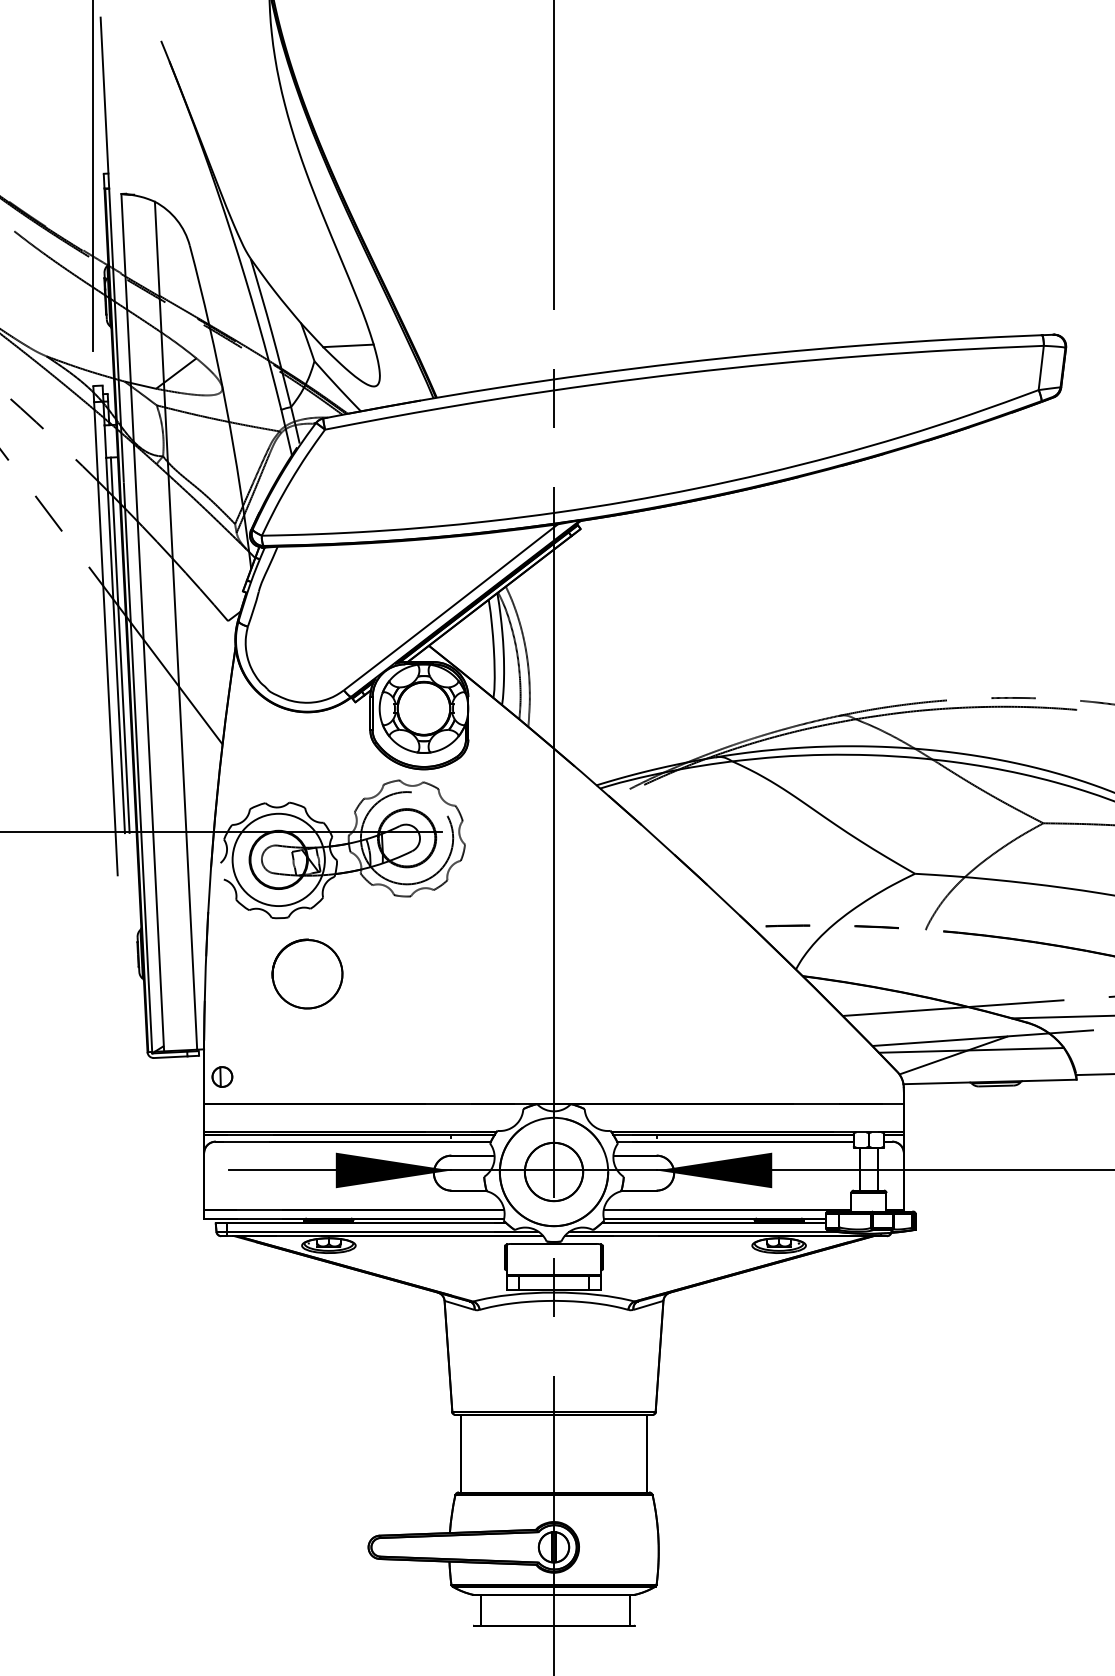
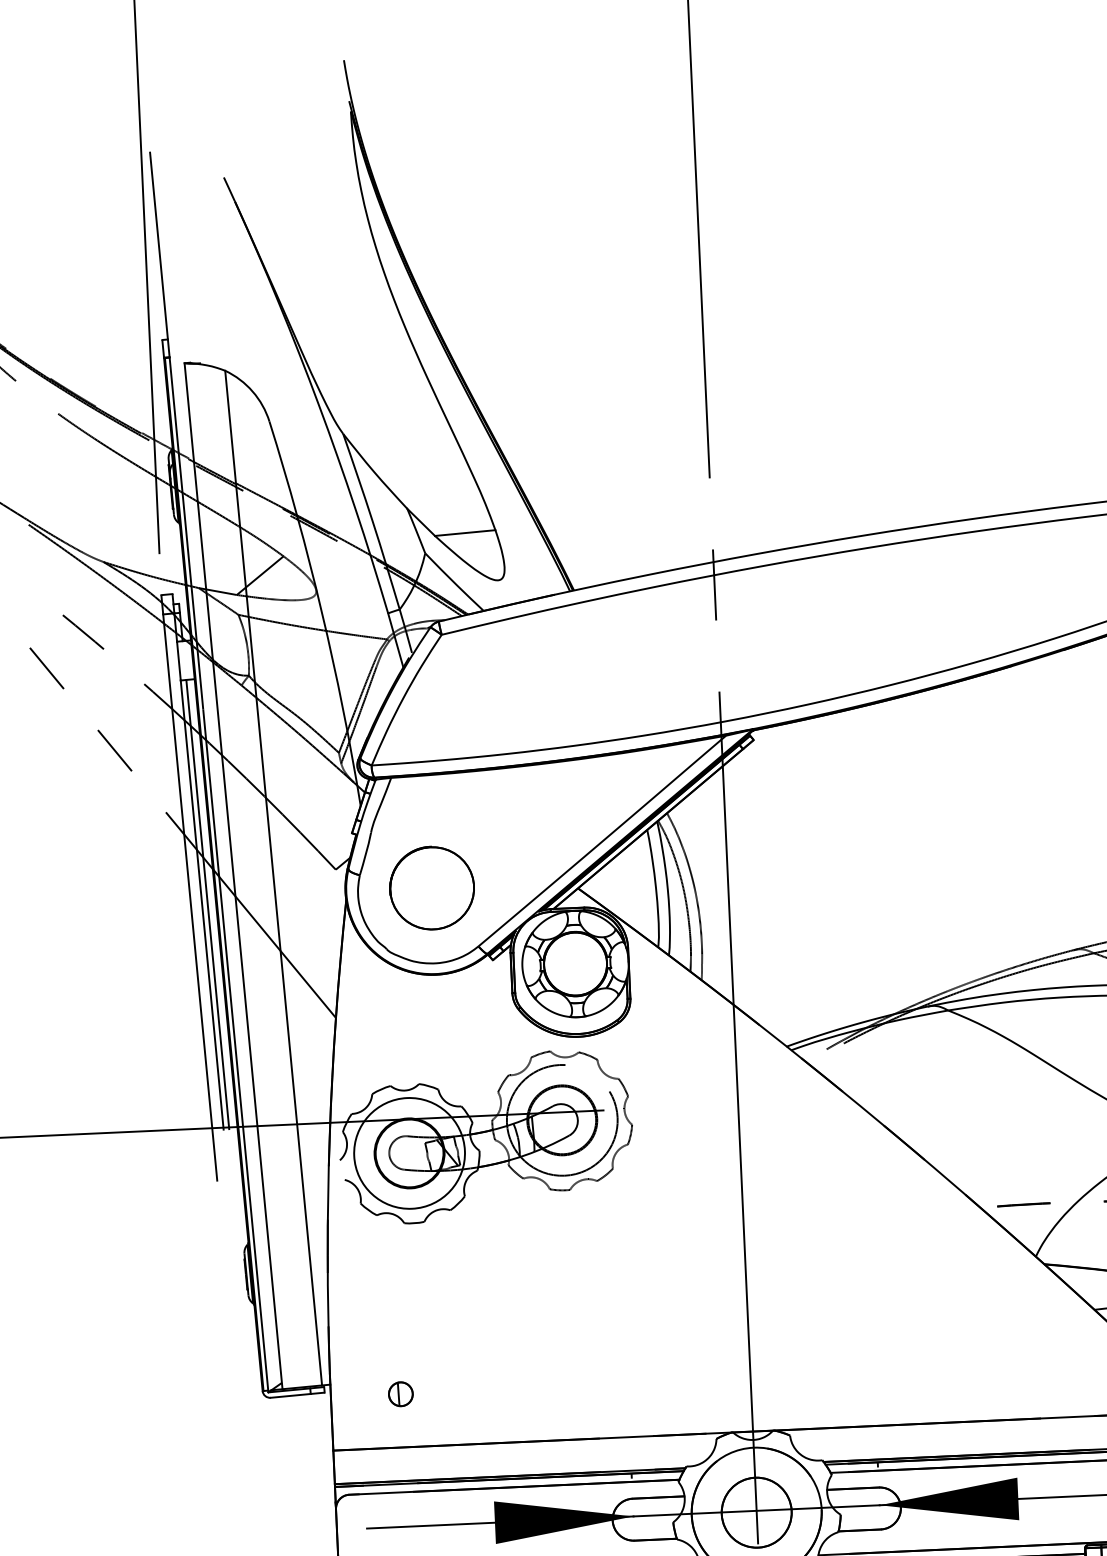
part: (307, 973) -> (432, 887), moved
part: (222, 1076) -> (400, 1393), moved

